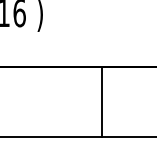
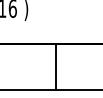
line: (101, 101) -> (55, 66), moved

